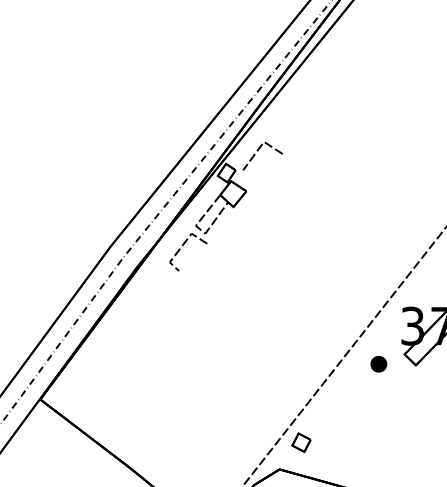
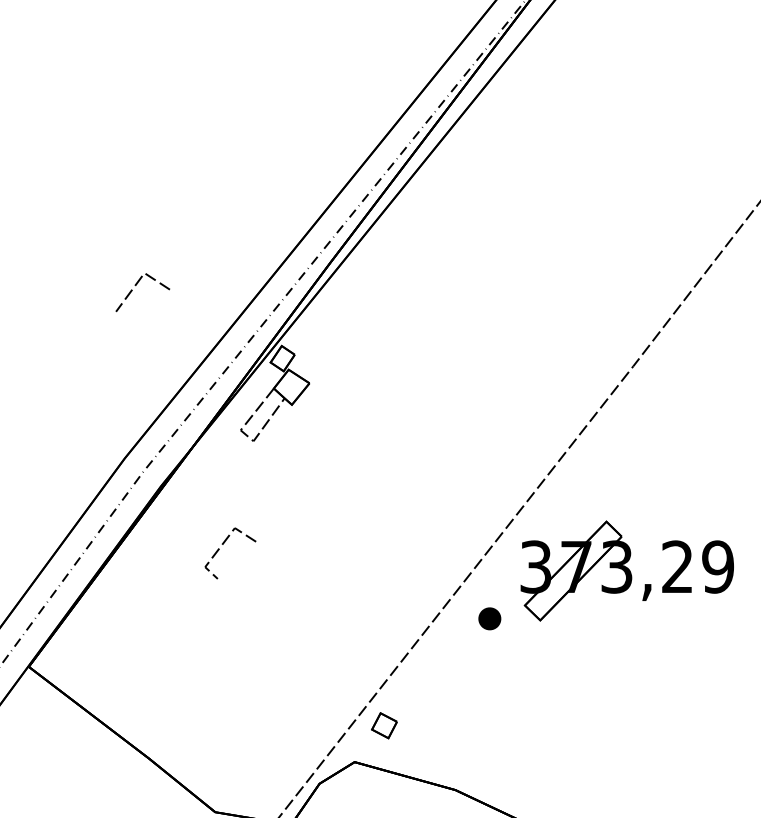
line: (258, 150) -> (136, 285), moved
line: (183, 245) -> (223, 544), moved

